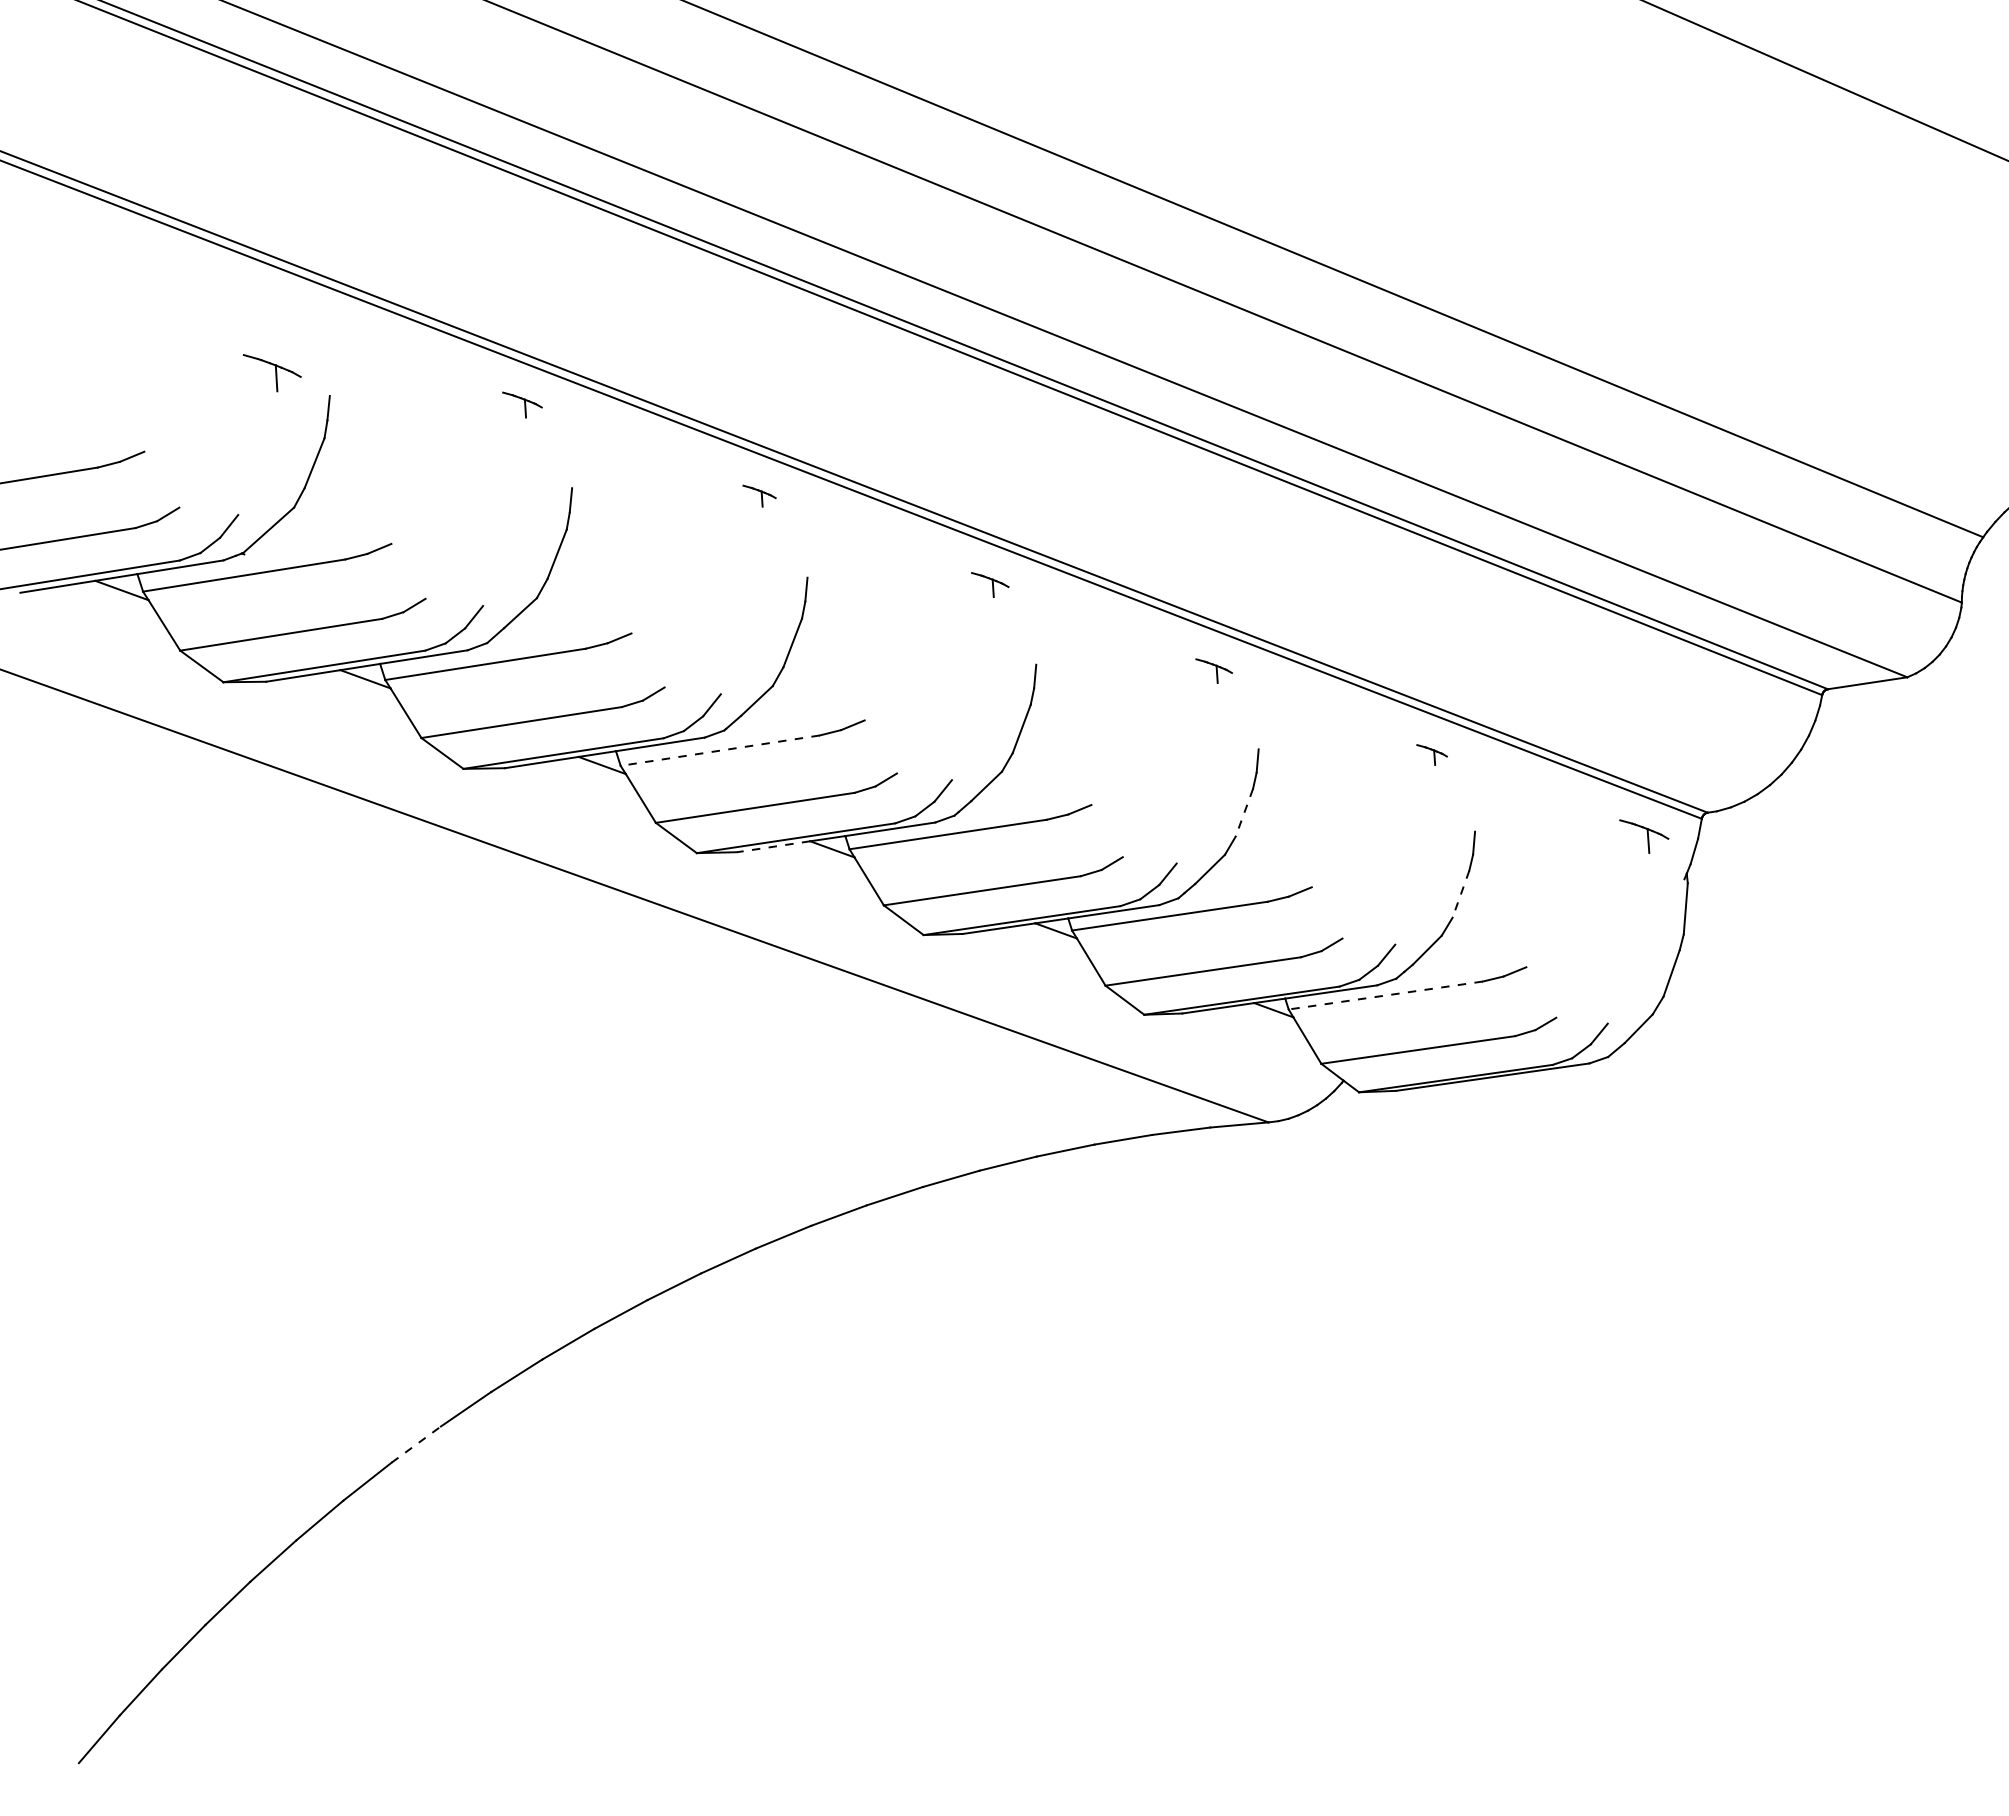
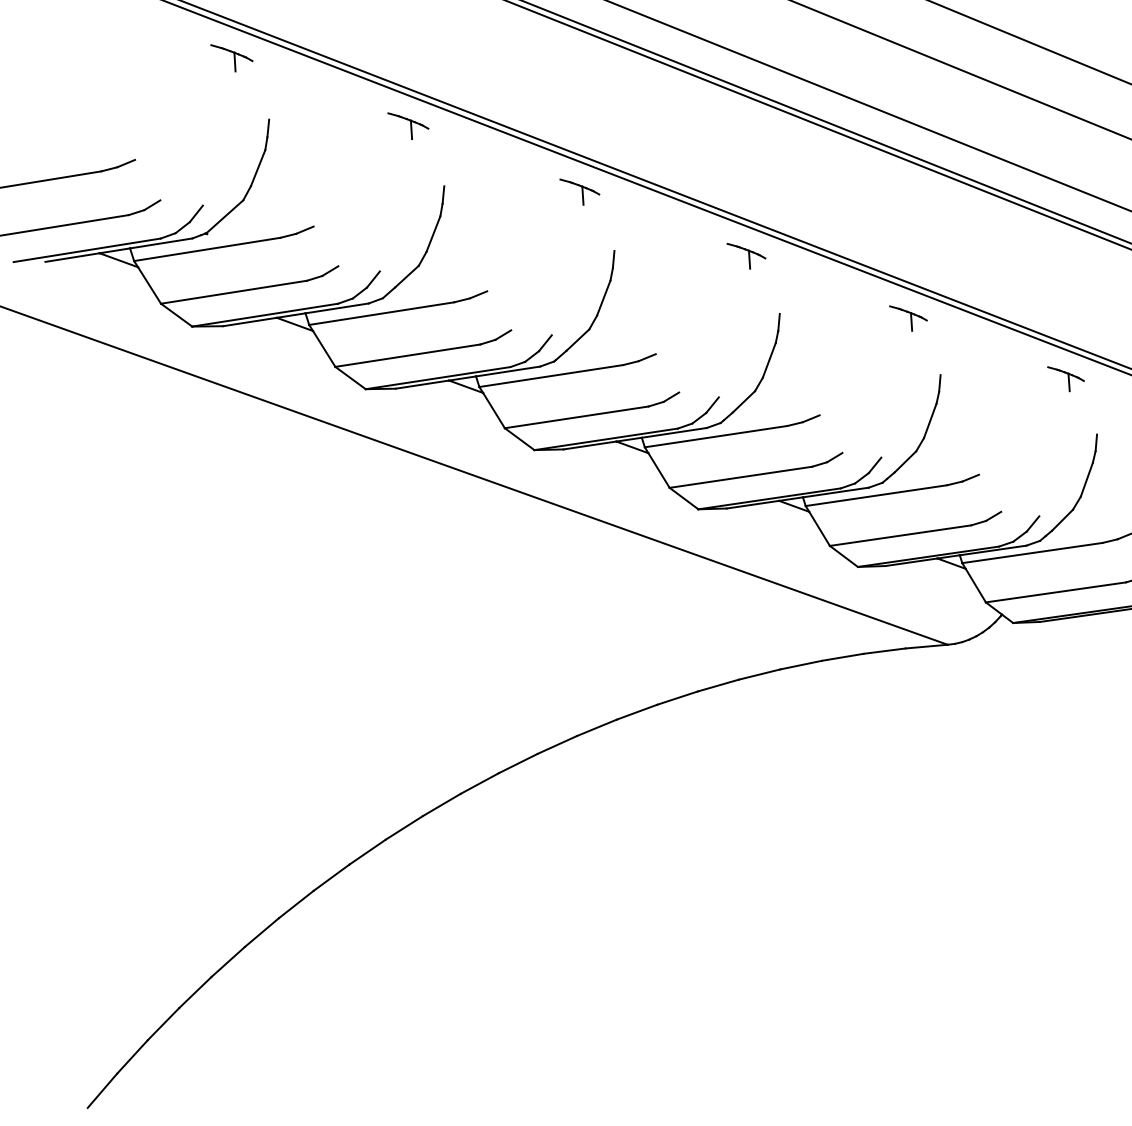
part: (271, 373) -> (231, 58), moved
part: (522, 404) -> (408, 125), size x1.43
part: (759, 495) -> (579, 191), size x1.67
part: (990, 584) -> (746, 255), size x1.43
part: (1213, 670) -> (907, 318), size x1.43
line: (720, 750) -> (551, 375), dashed -> solid
part: (1431, 754) -> (1065, 378), size x1.67
line: (1244, 813) -> (930, 421), dashed -> solid
line: (773, 846) -> (589, 445), dashed -> solid
line: (1460, 894) -> (1086, 480), dashed -> solid
line: (1385, 995) -> (1032, 553), dashed -> solid
line: (416, 1444) -> (331, 877), dashed -> solid

